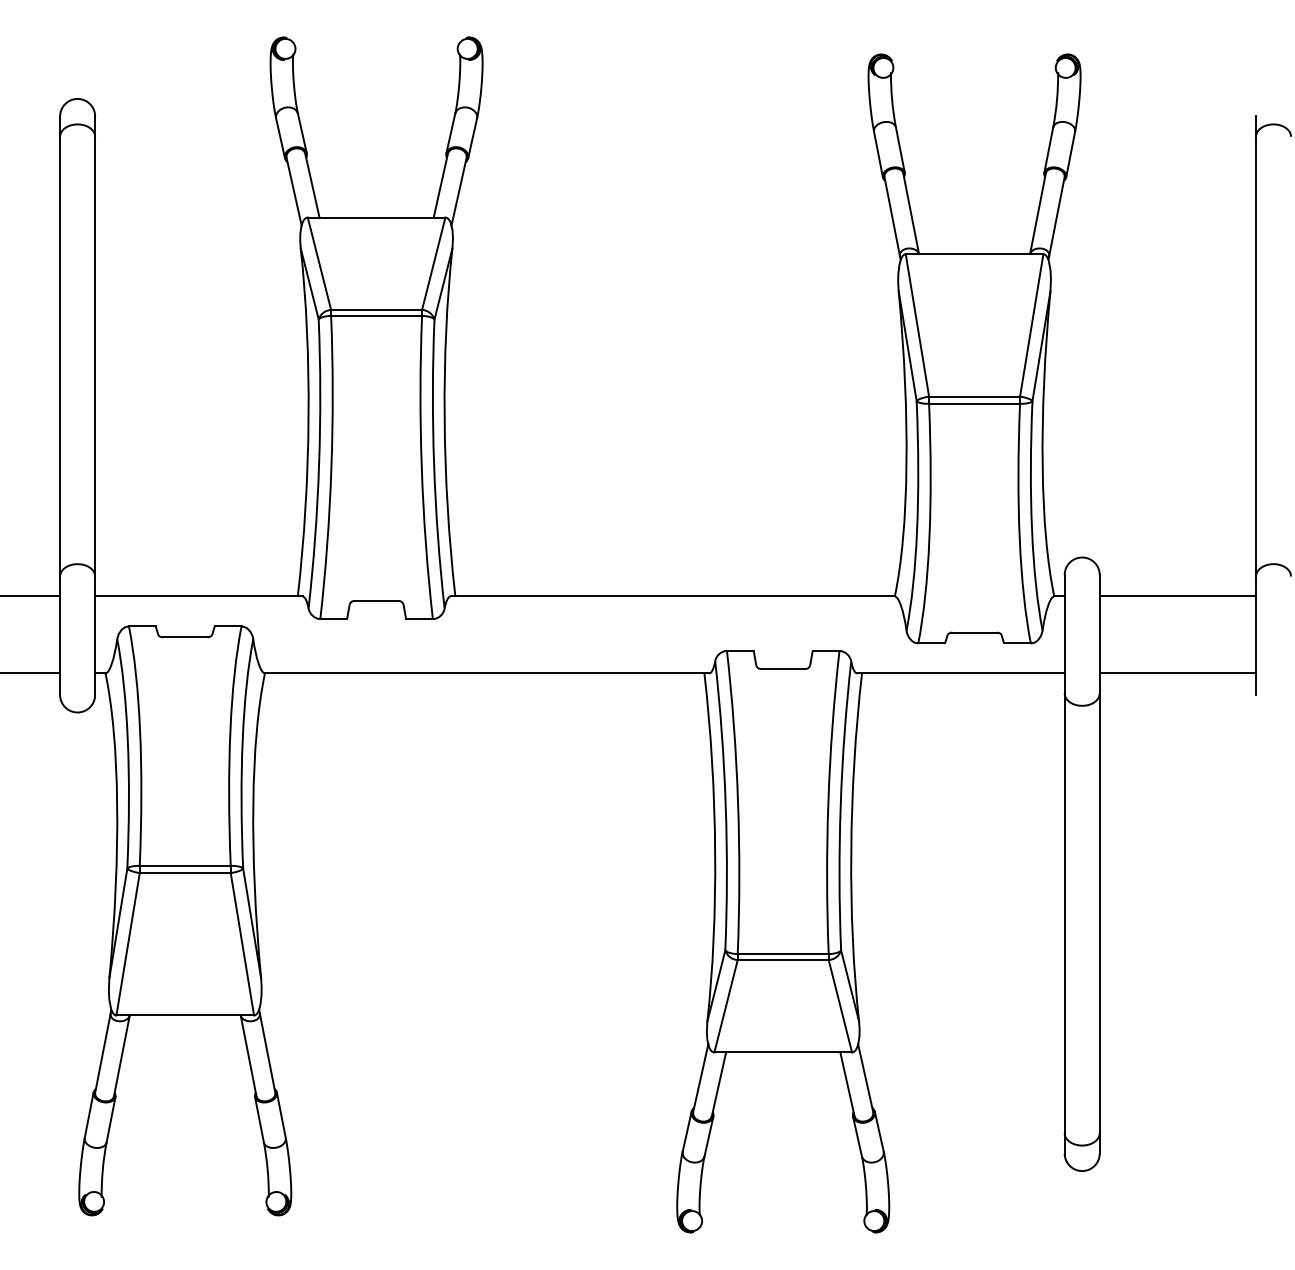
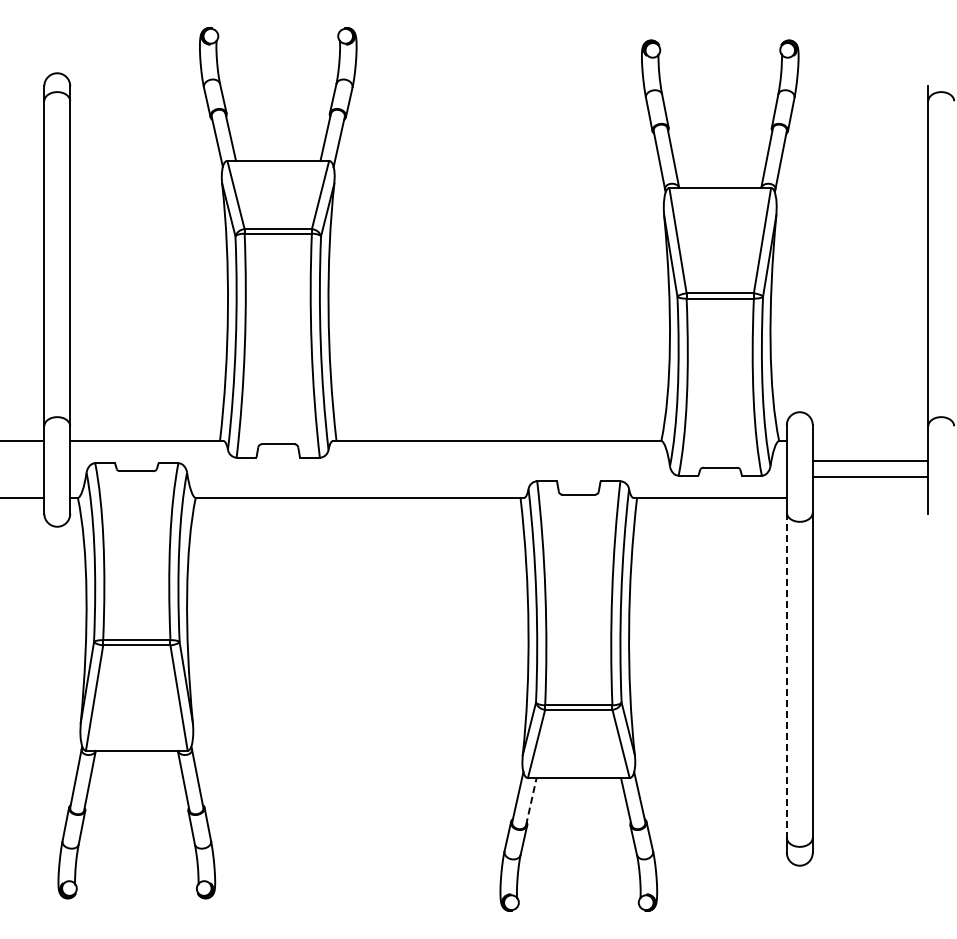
line: (1177, 597) -> (870, 477), moved
line: (1177, 672) -> (870, 460), moved
line: (1064, 913) -> (786, 675), solid -> dashed
line: (719, 1084) -> (531, 801), solid -> dashed

